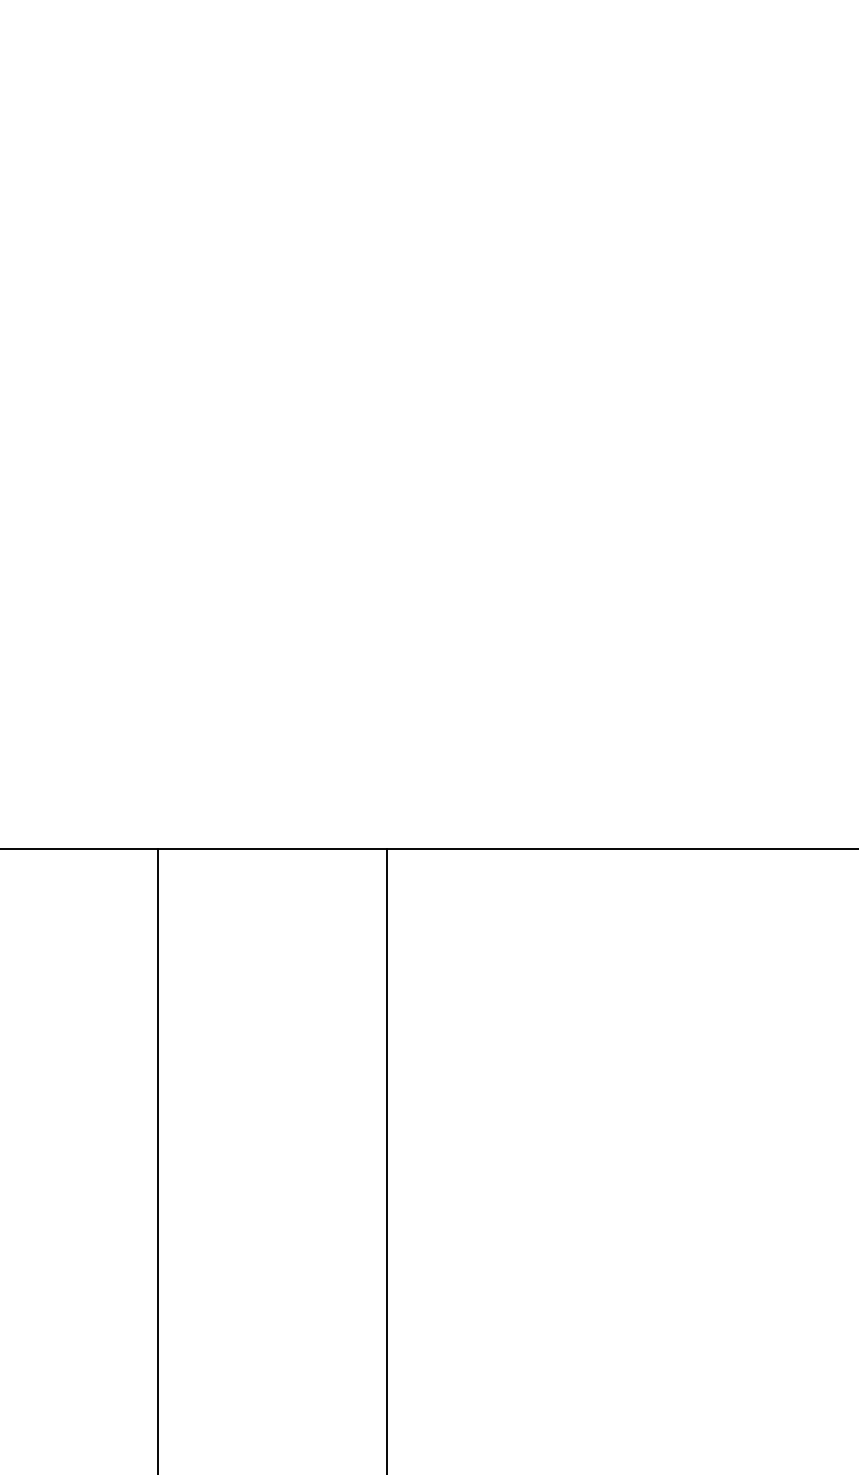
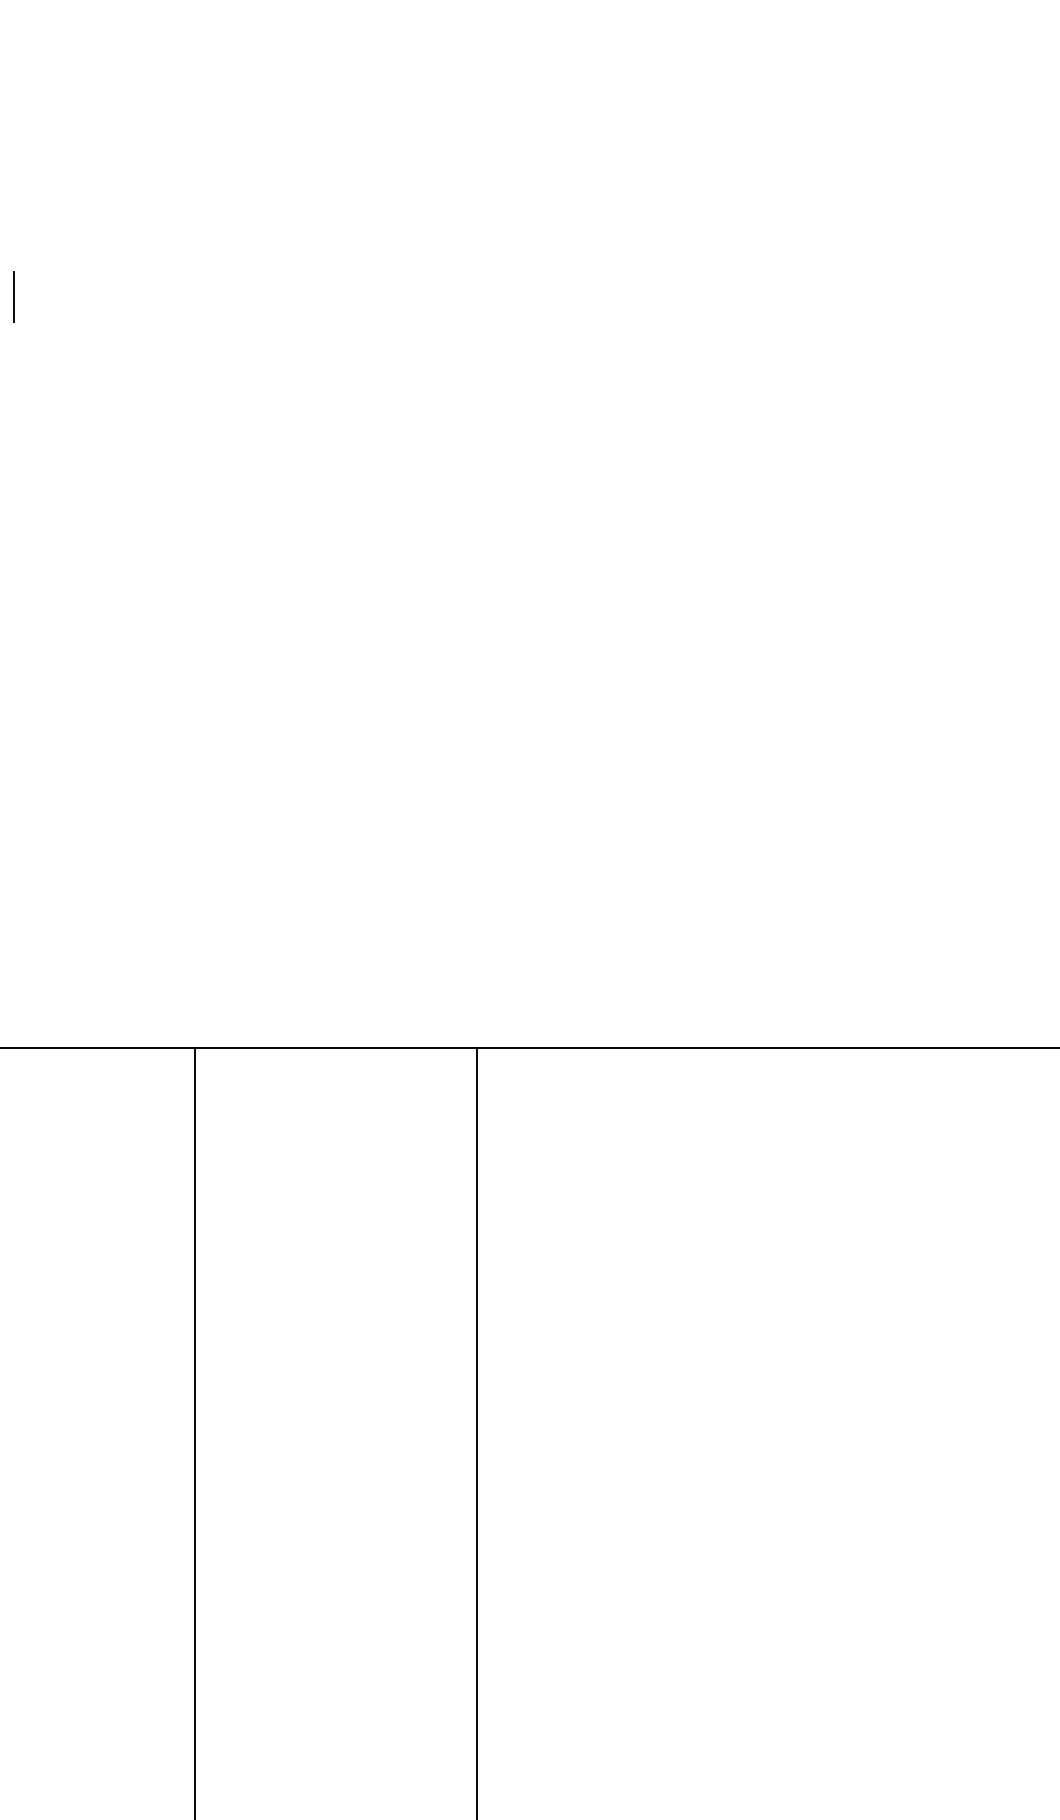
line: (10, 240) -> (13, 296), added

